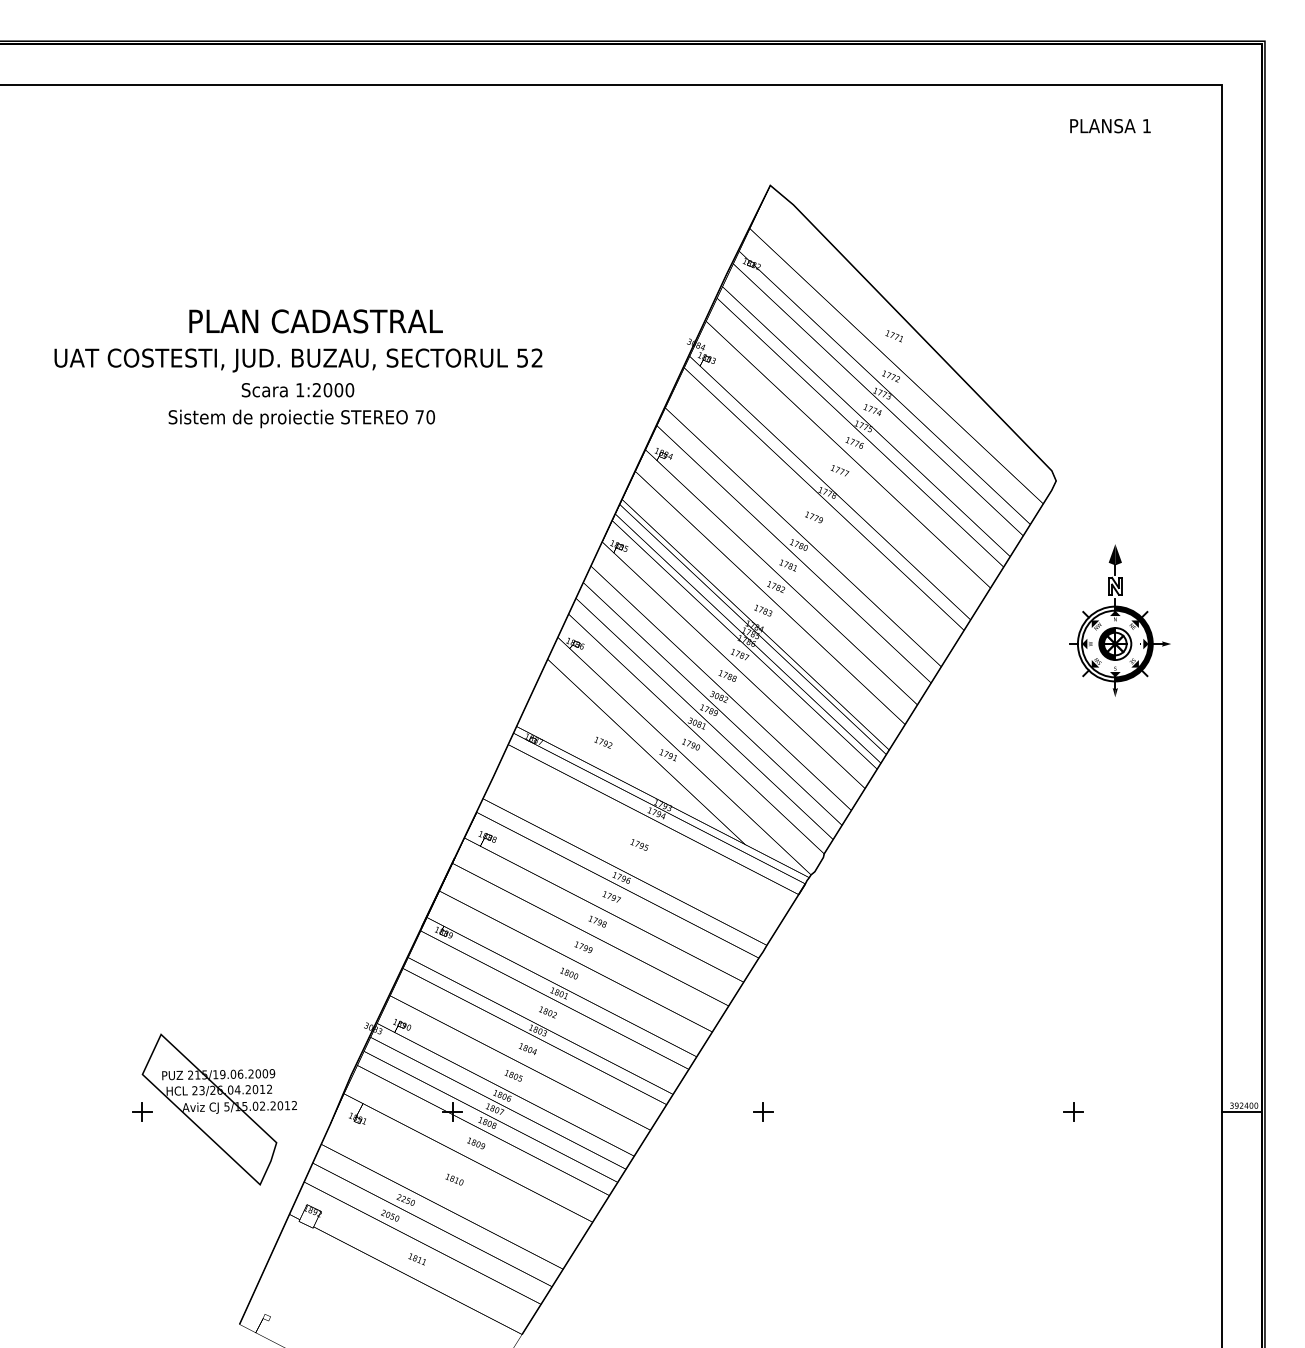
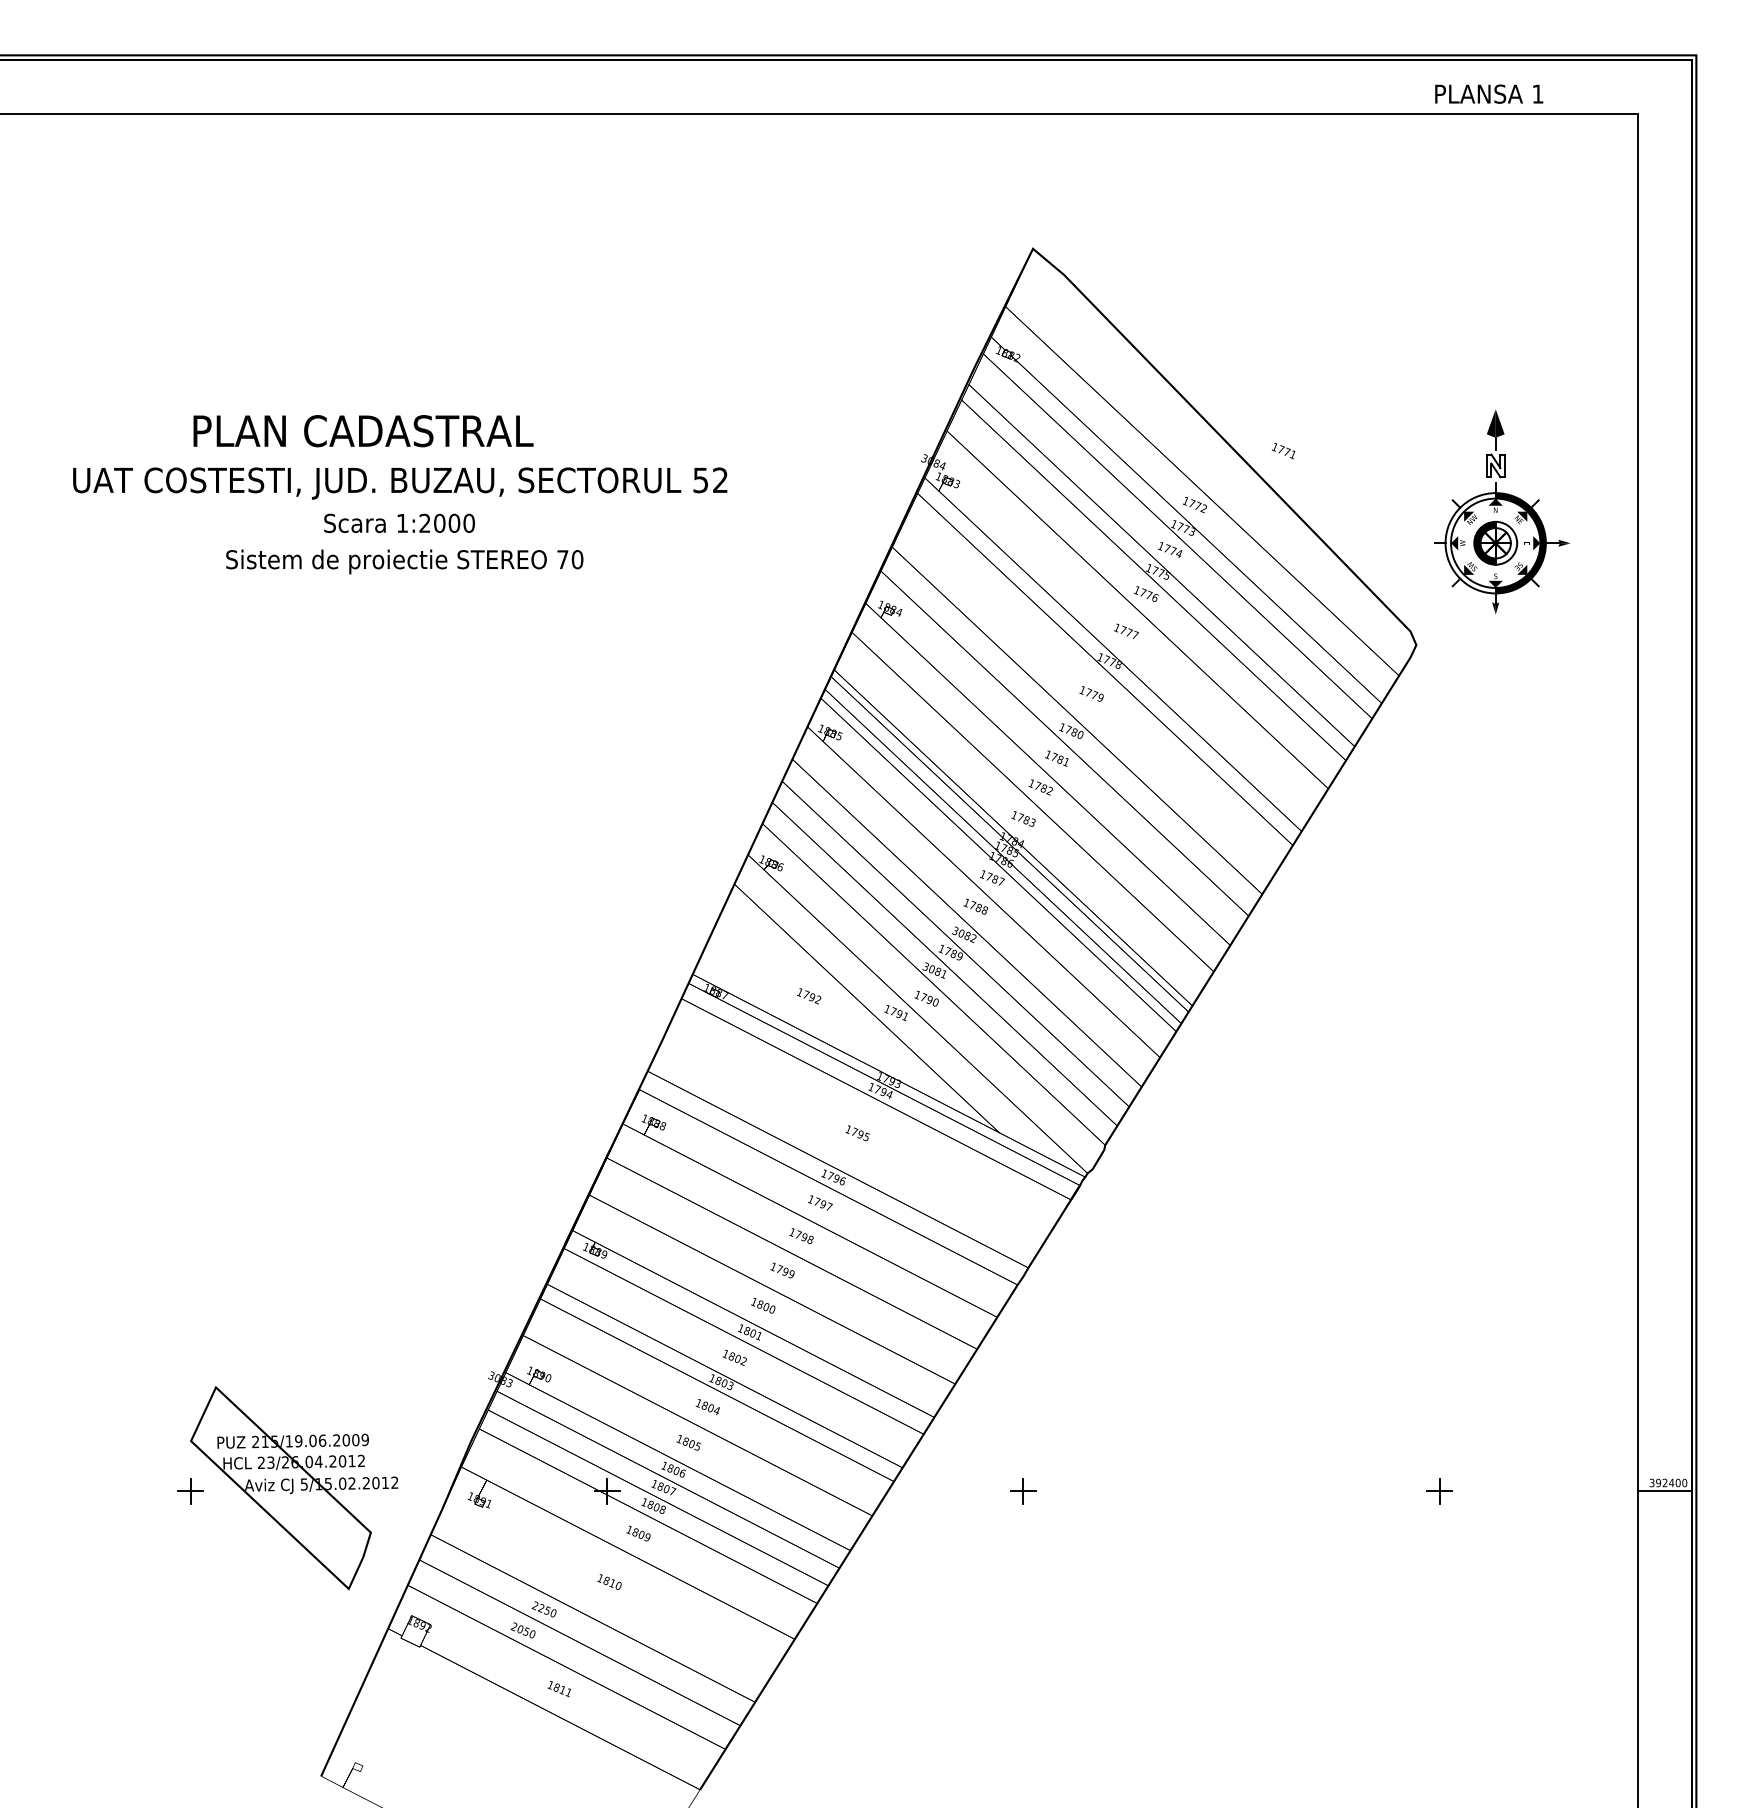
text: (1110, 126) -> (1489, 94), moved
text: (315, 321) -> (362, 431), moved
text: (893, 336) -> (1282, 451), moved
part: (1119, 620) -> (1501, 511), moved

